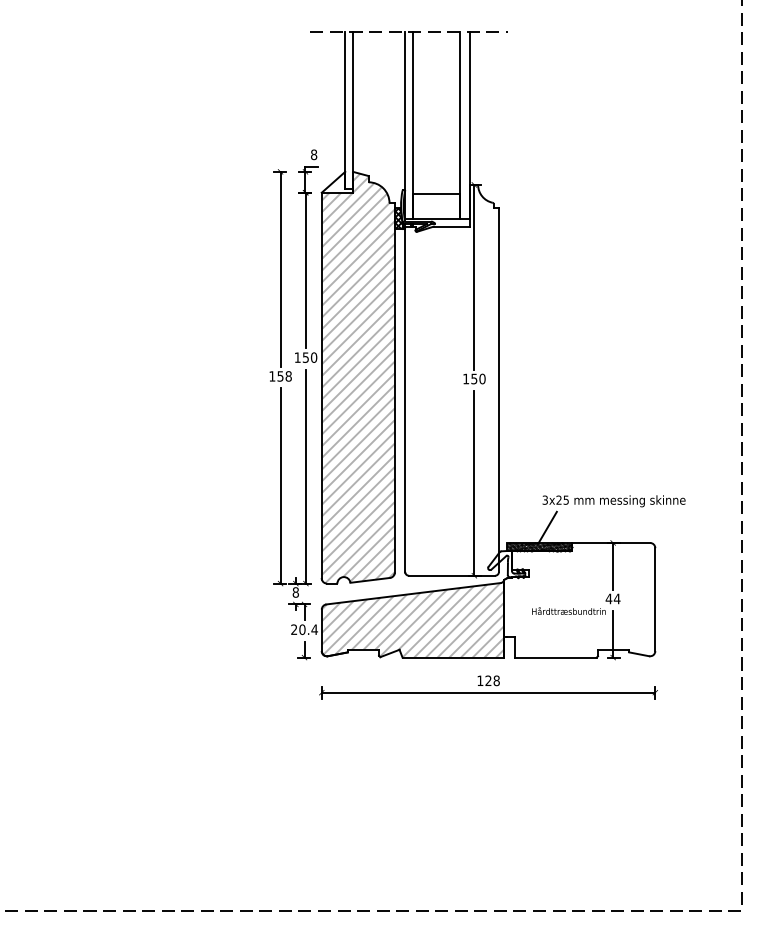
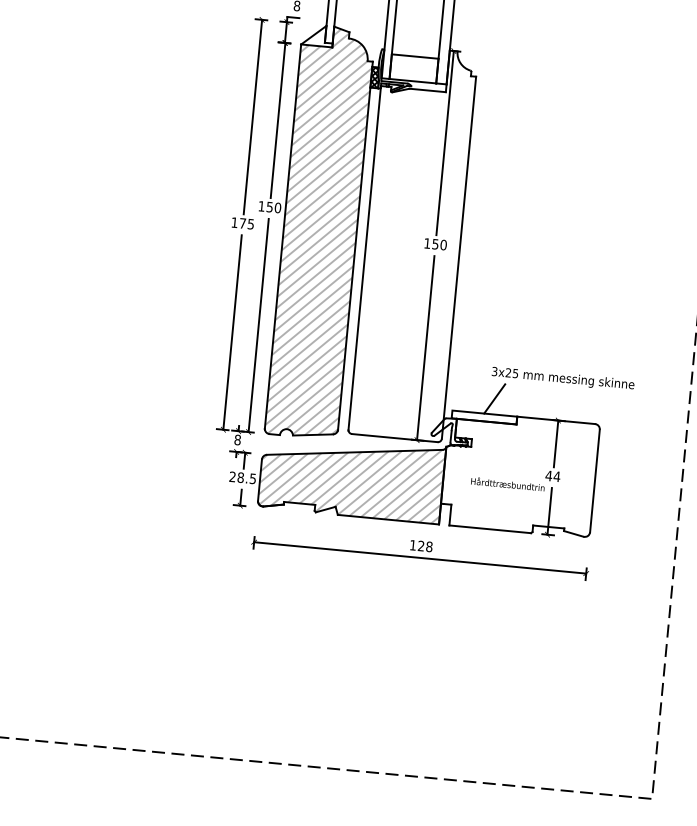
text: (284, 376) -> (246, 223), 158 -> 175
hatch: (538, 546) -> (483, 417), removed
text: (308, 629) -> (246, 478), 20.4 -> 28.5

